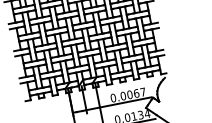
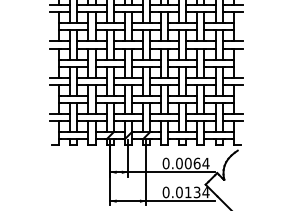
text: (142, 92) -> (205, 163), 0.0067 -> 0.0064

